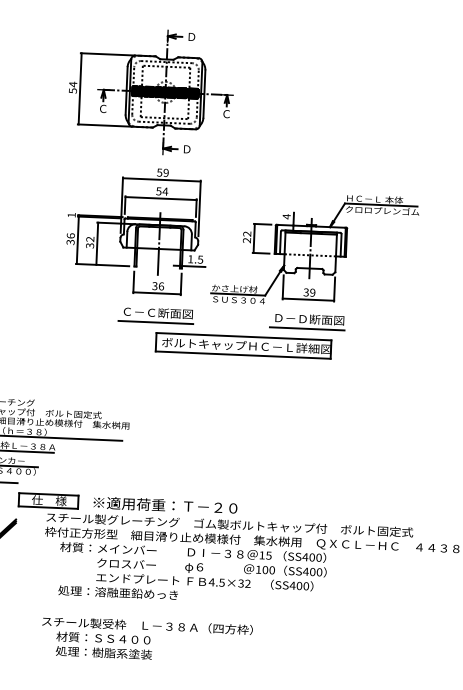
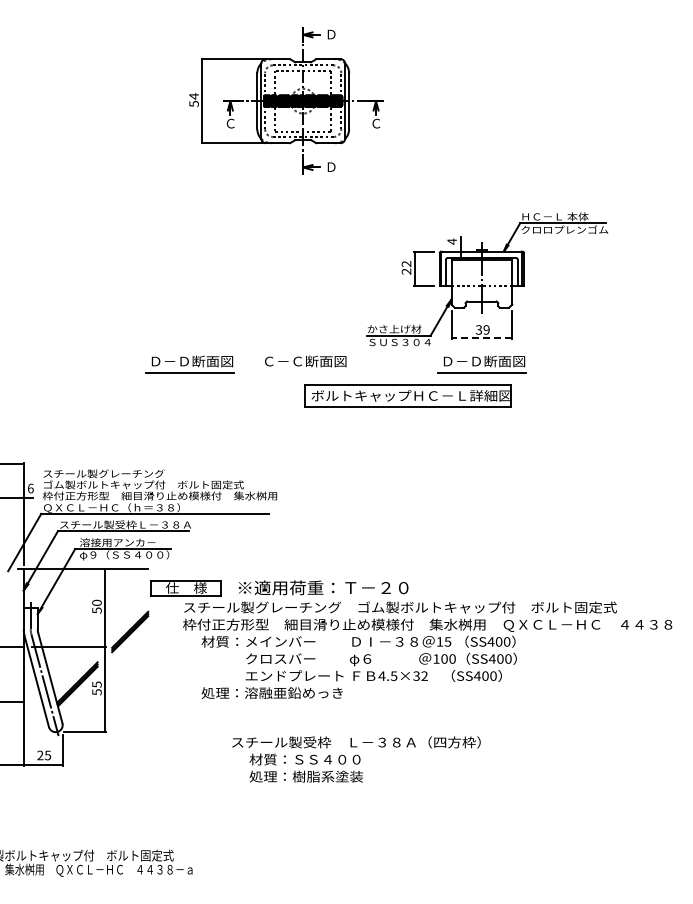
part: (137, 230) -> (276, 265), removed
line: (308, 299) -> (481, 338), solid -> dashed
part: (59, 311) -> (189, 364), added
line: (156, 322) -> (303, 372), removed
text: (147, 640) -> (356, 759), moved

